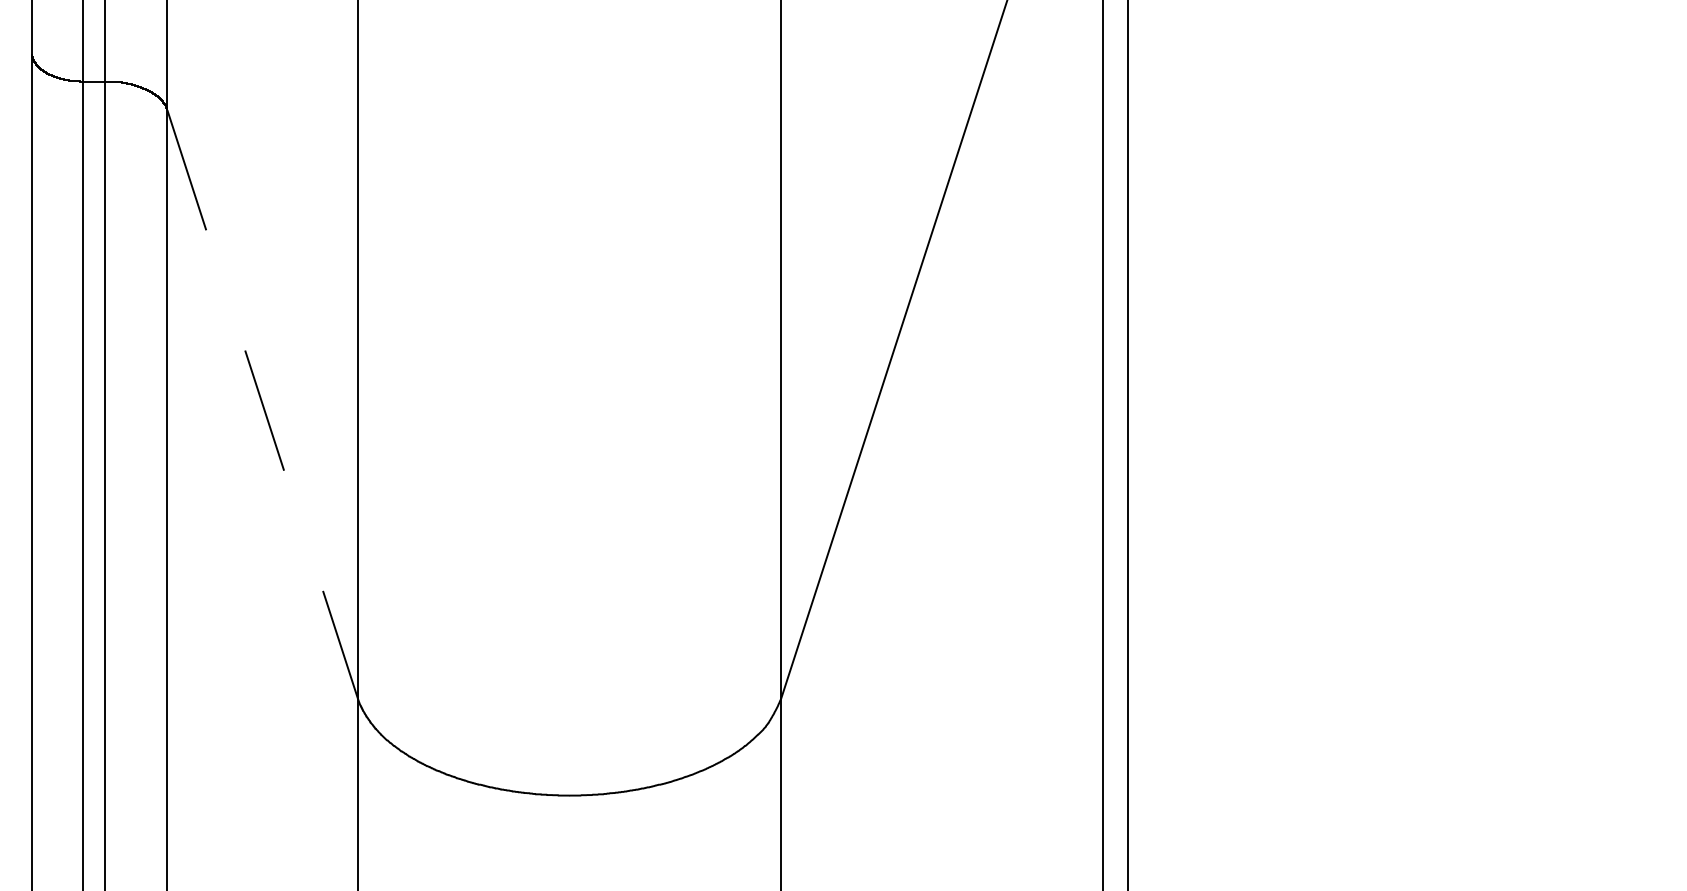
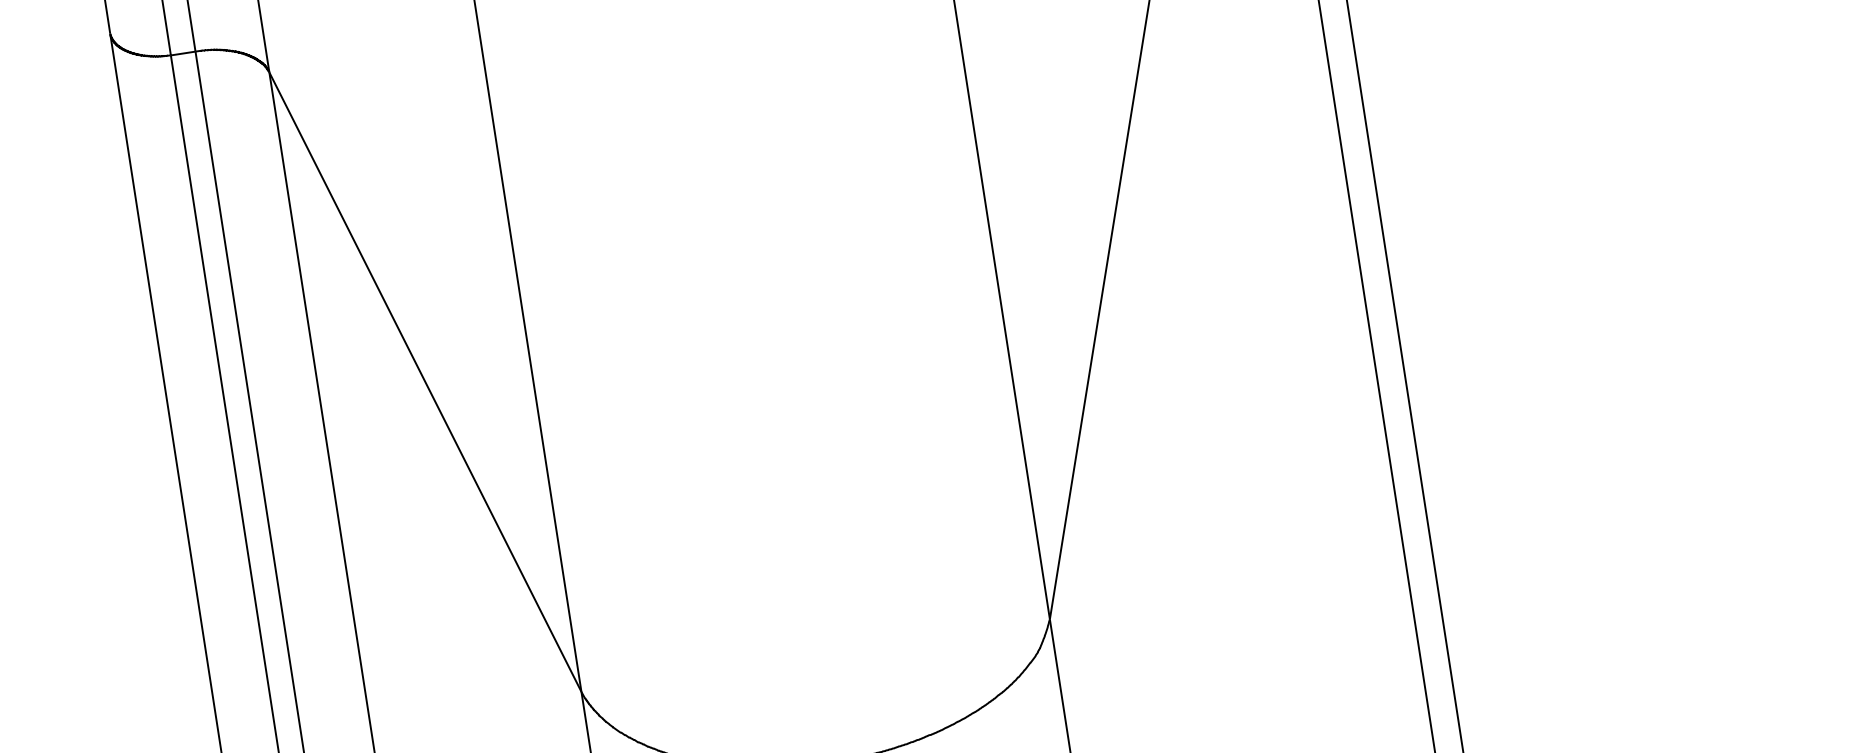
line: (262, 404) -> (425, 382), dashed -> solid

